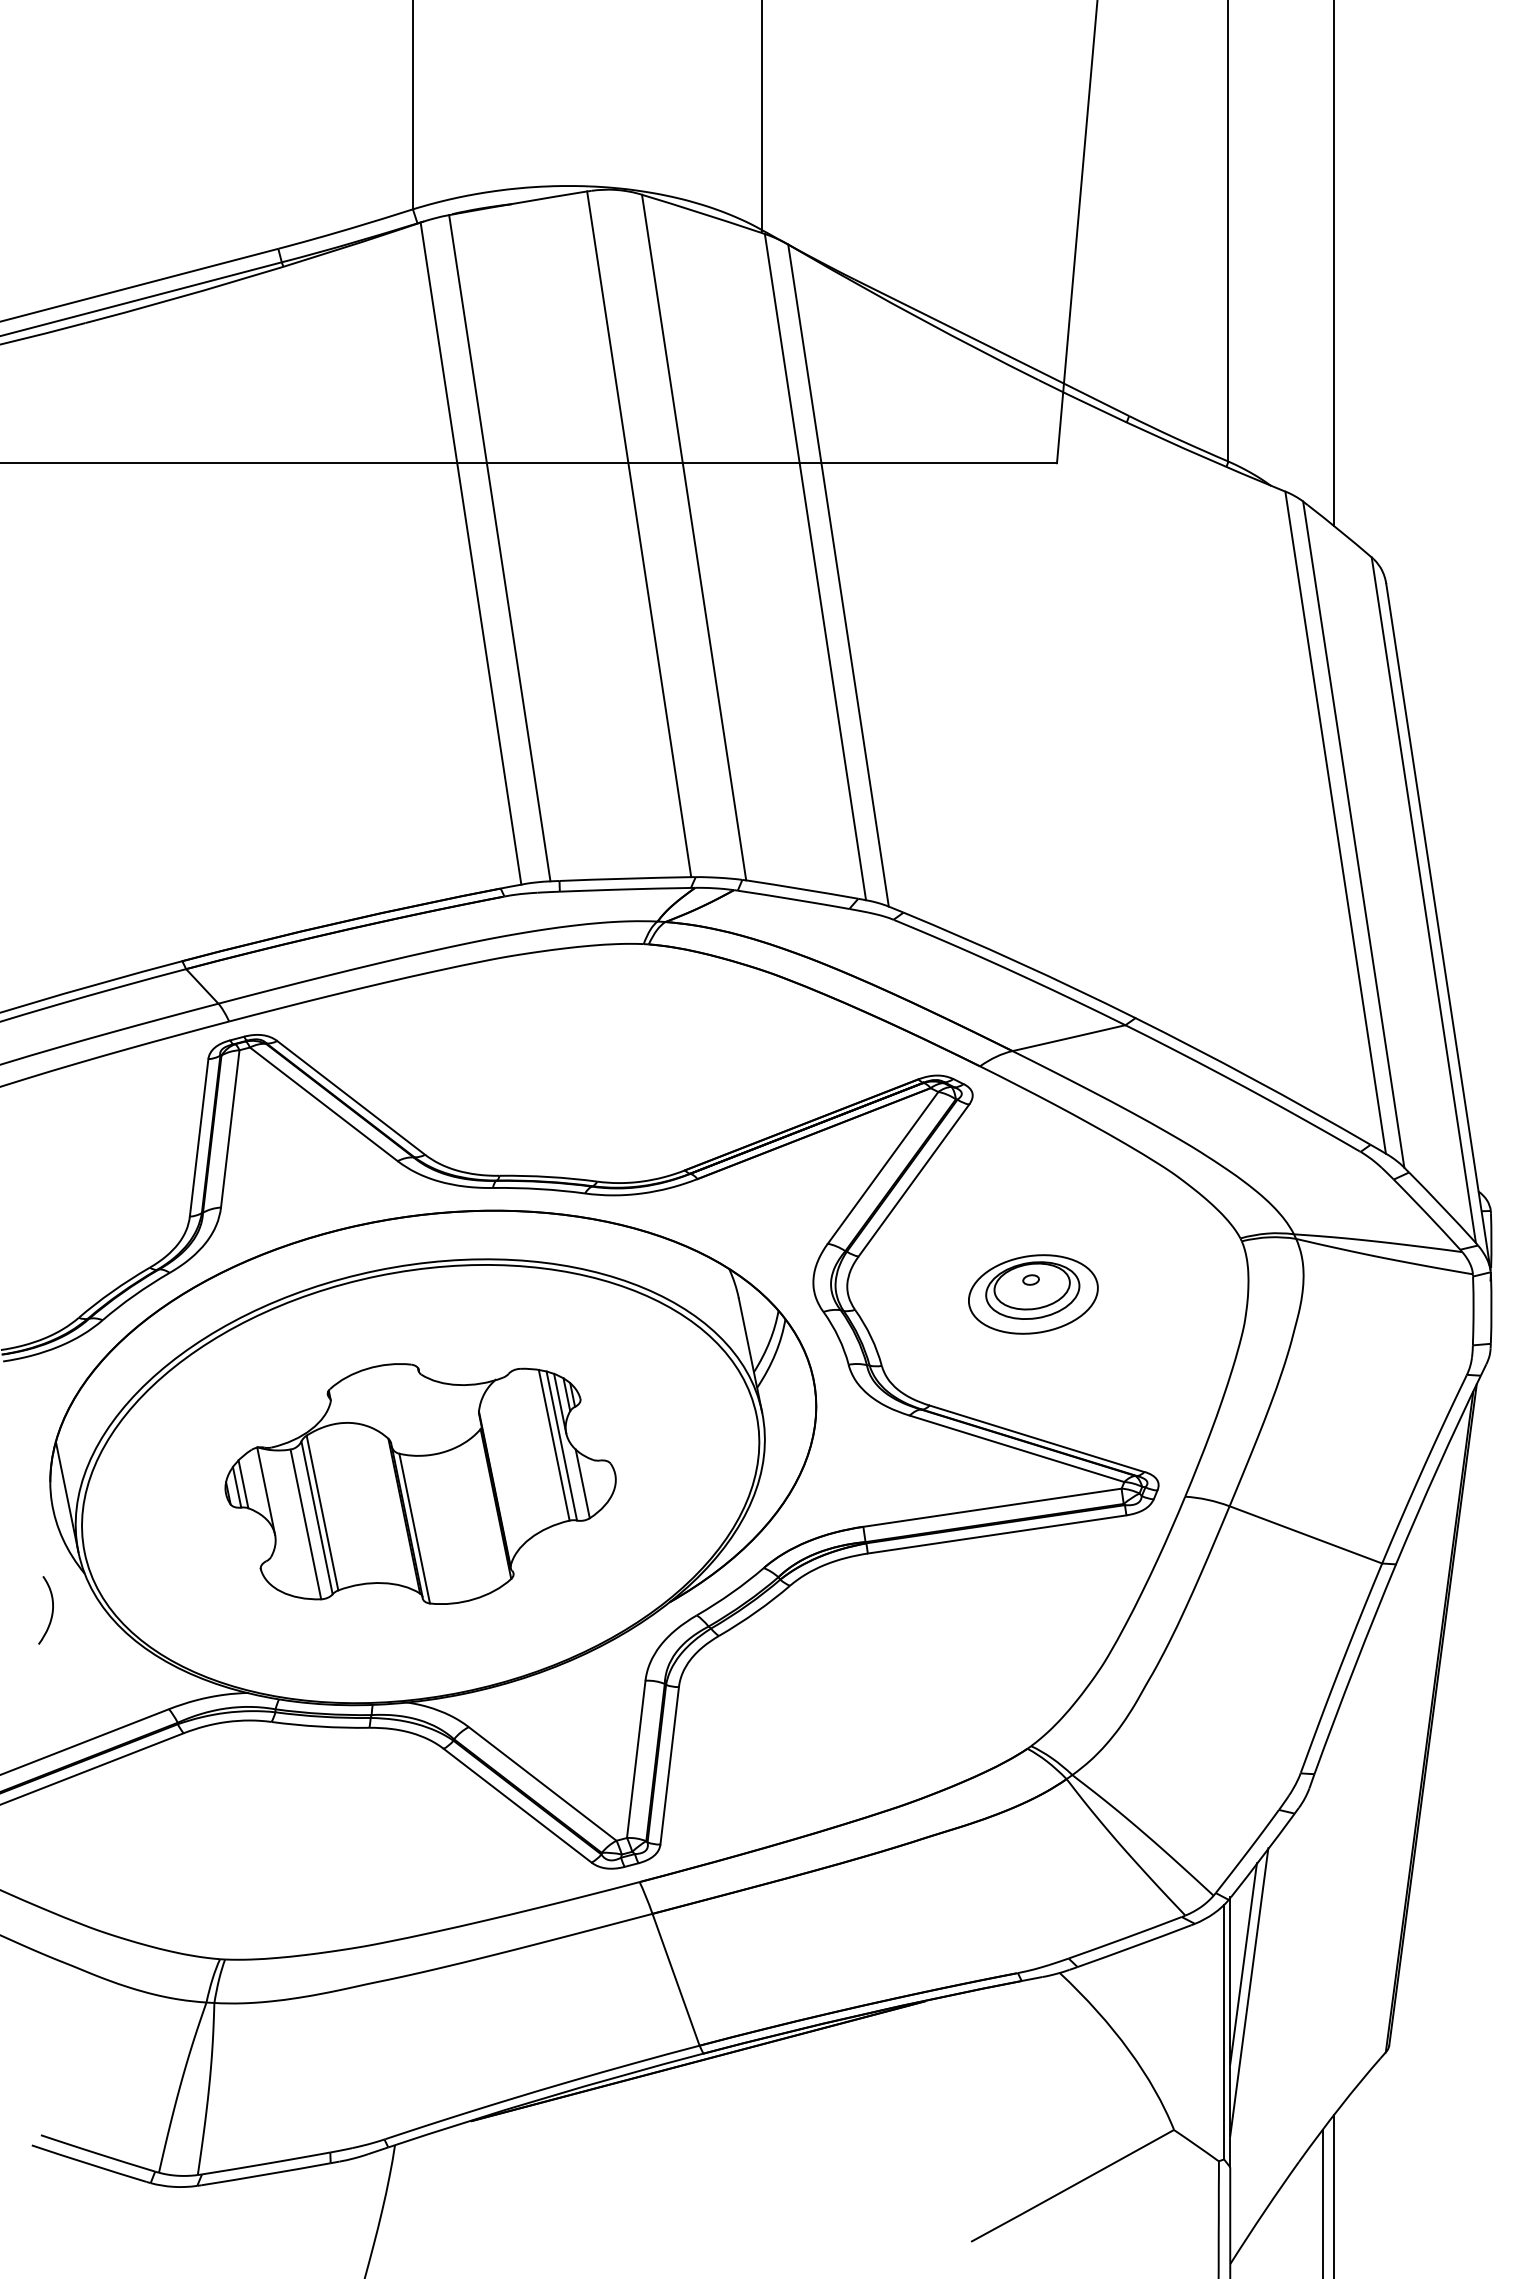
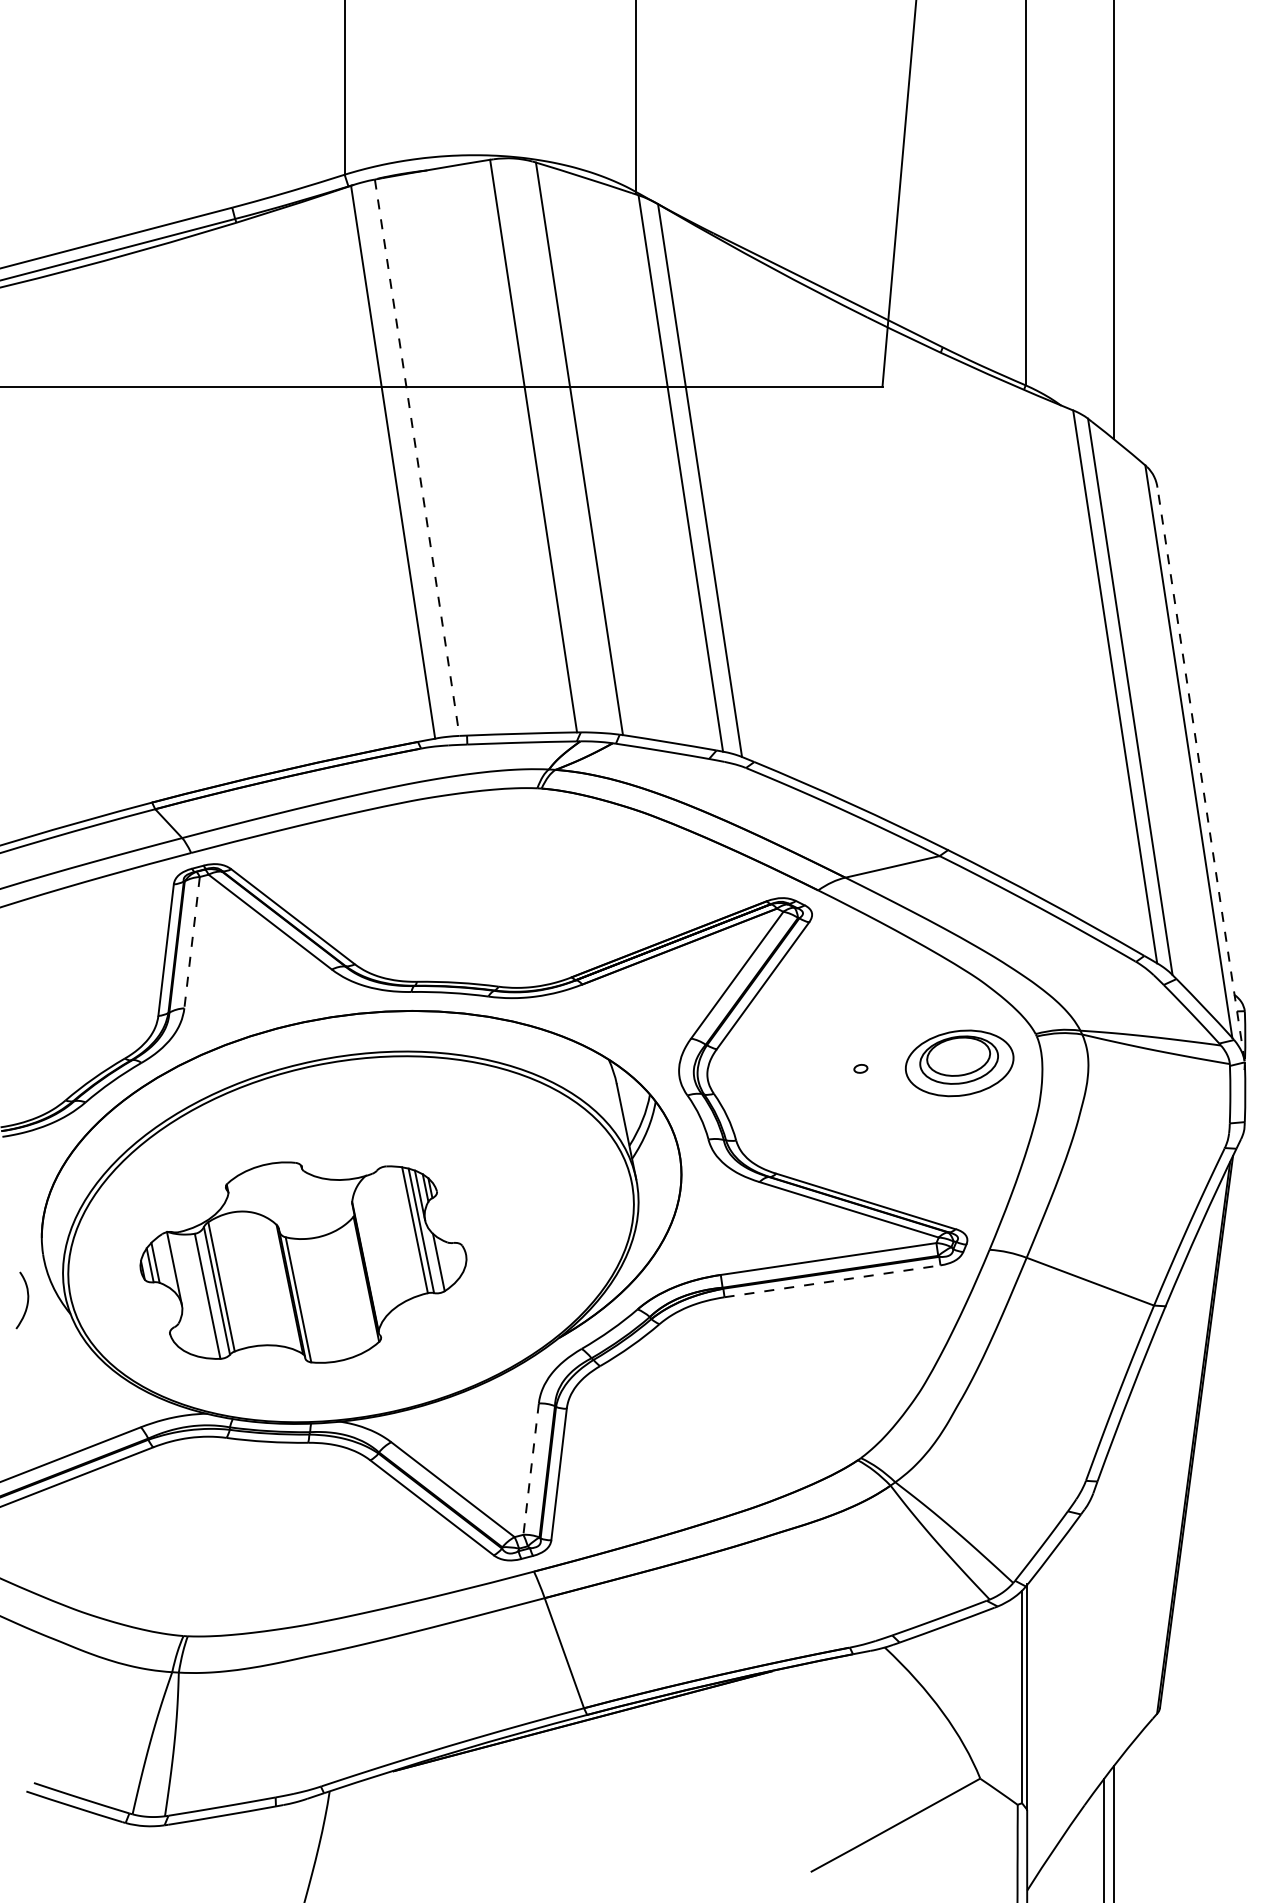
line: (499, 548) -> (416, 457), solid -> dashed
line: (1438, 926) -> (1201, 773), solid -> dashed
line: (230, 1129) -> (192, 943), solid -> dashed
part: (1033, 1294) -> (959, 1063), moved
part: (420, 1483) -> (303, 1262), moved
line: (66, 1496) -> (55, 1249), removed
line: (997, 1534) -> (832, 1281), solid -> dashed
curve: (51, 1611) -> (26, 1301), moved
line: (636, 1759) -> (531, 1469), solid -> dashed
line: (1243, 1963) -> (1038, 1639), removed
line: (1249, 1992) -> (1043, 1663), removed

